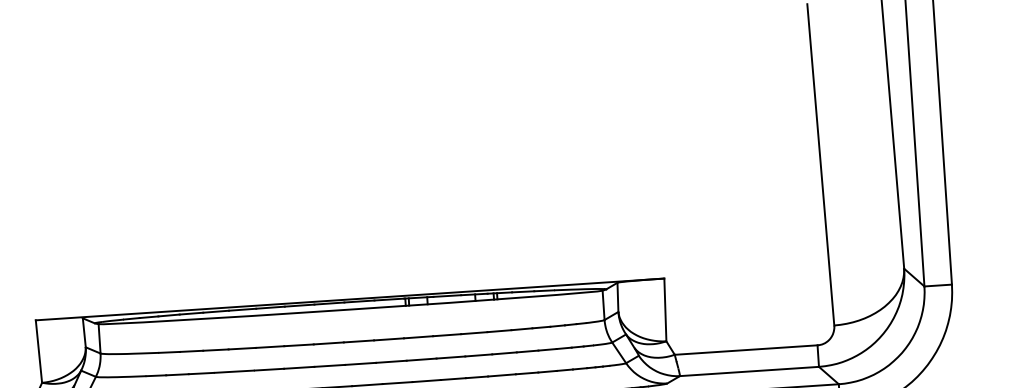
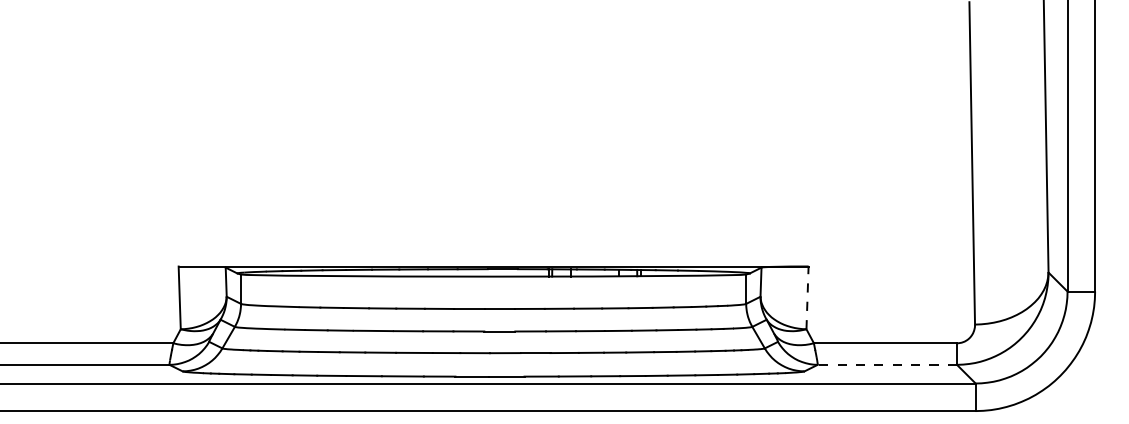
line: (665, 309) -> (807, 297), solid -> dashed
line: (749, 371) -> (887, 364), solid -> dashed

